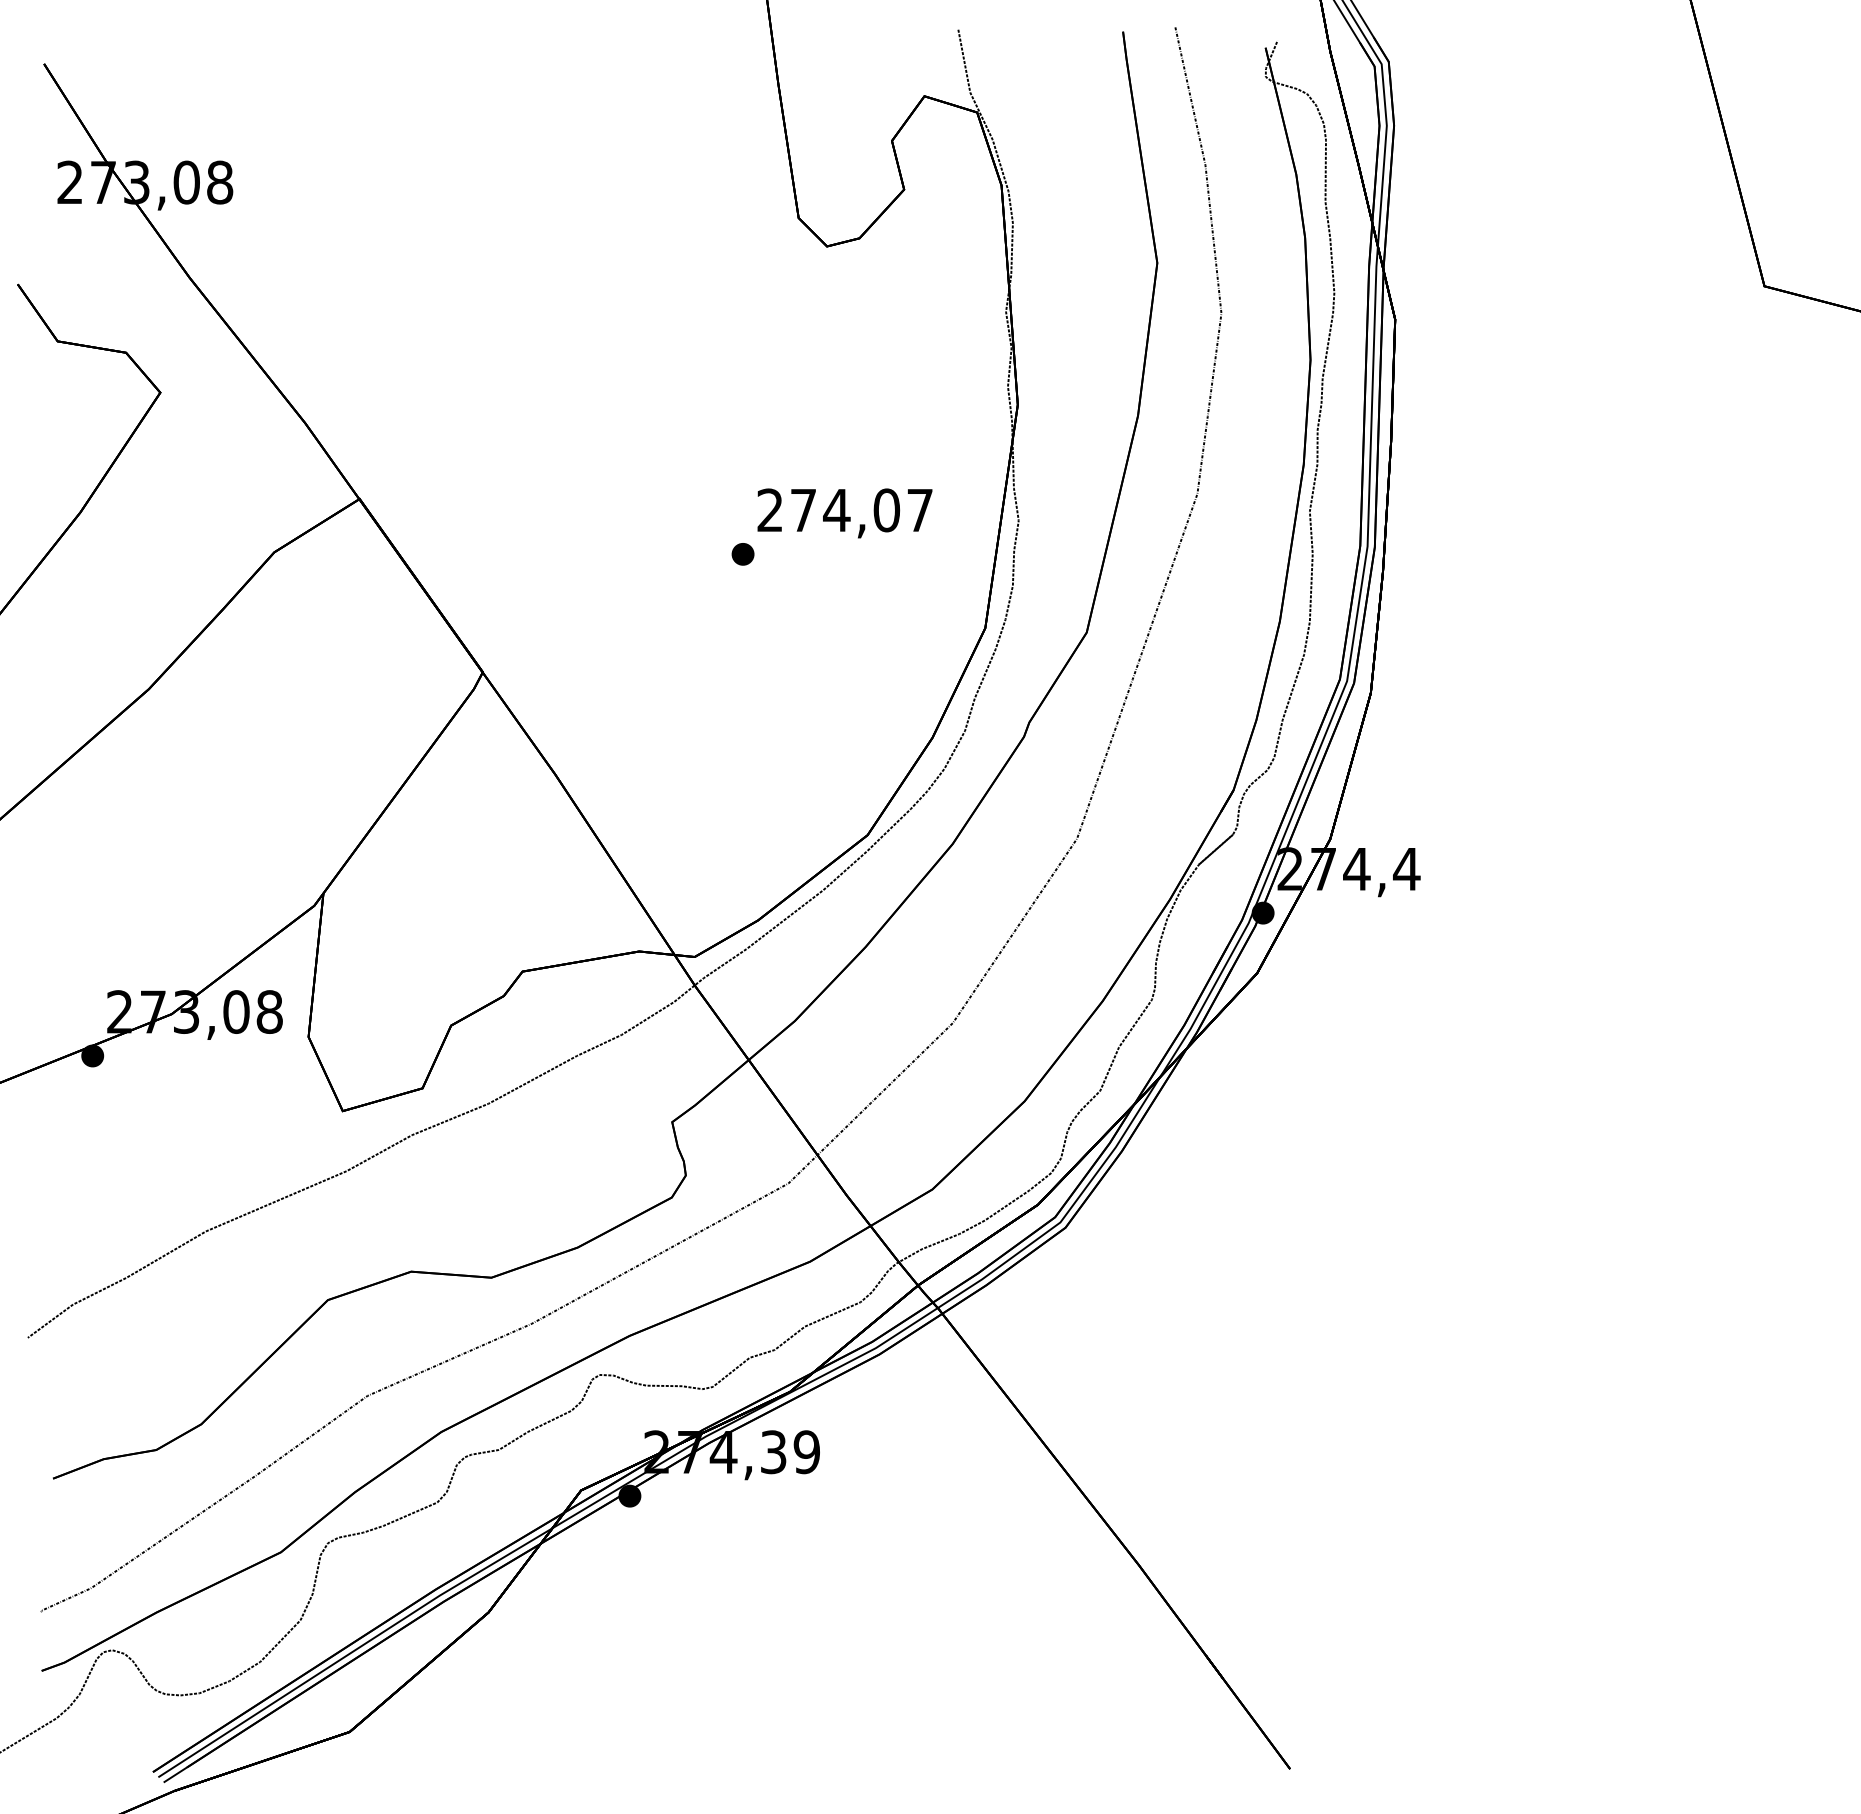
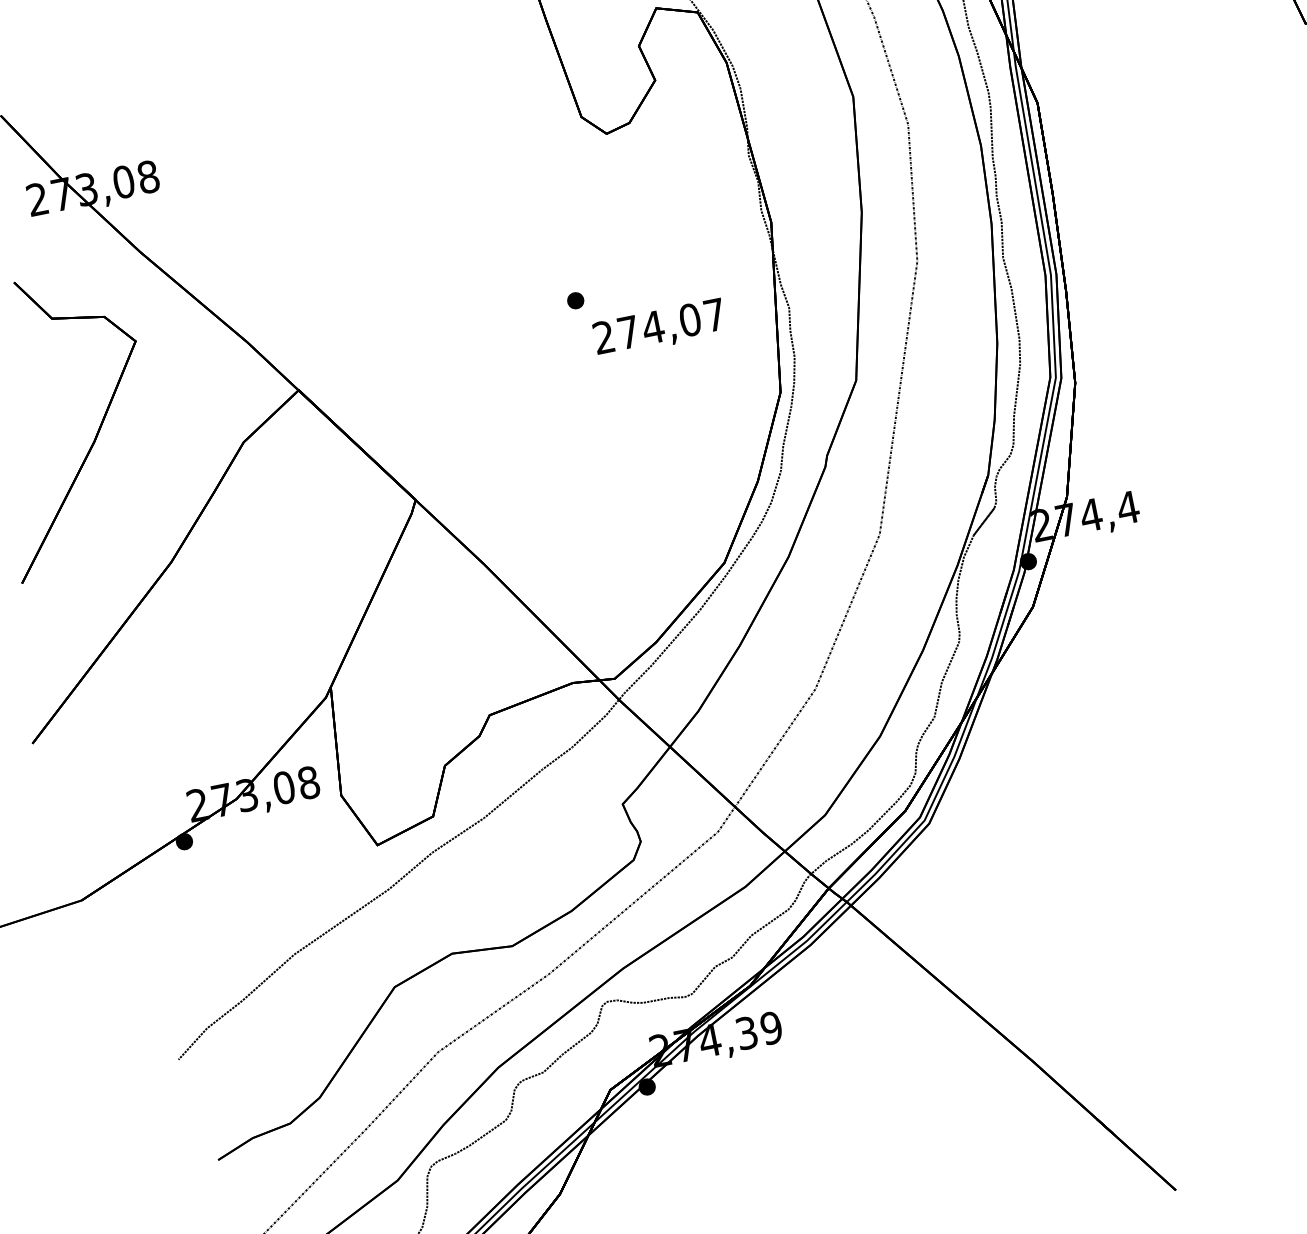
part: (742, 554) -> (575, 300), moved

